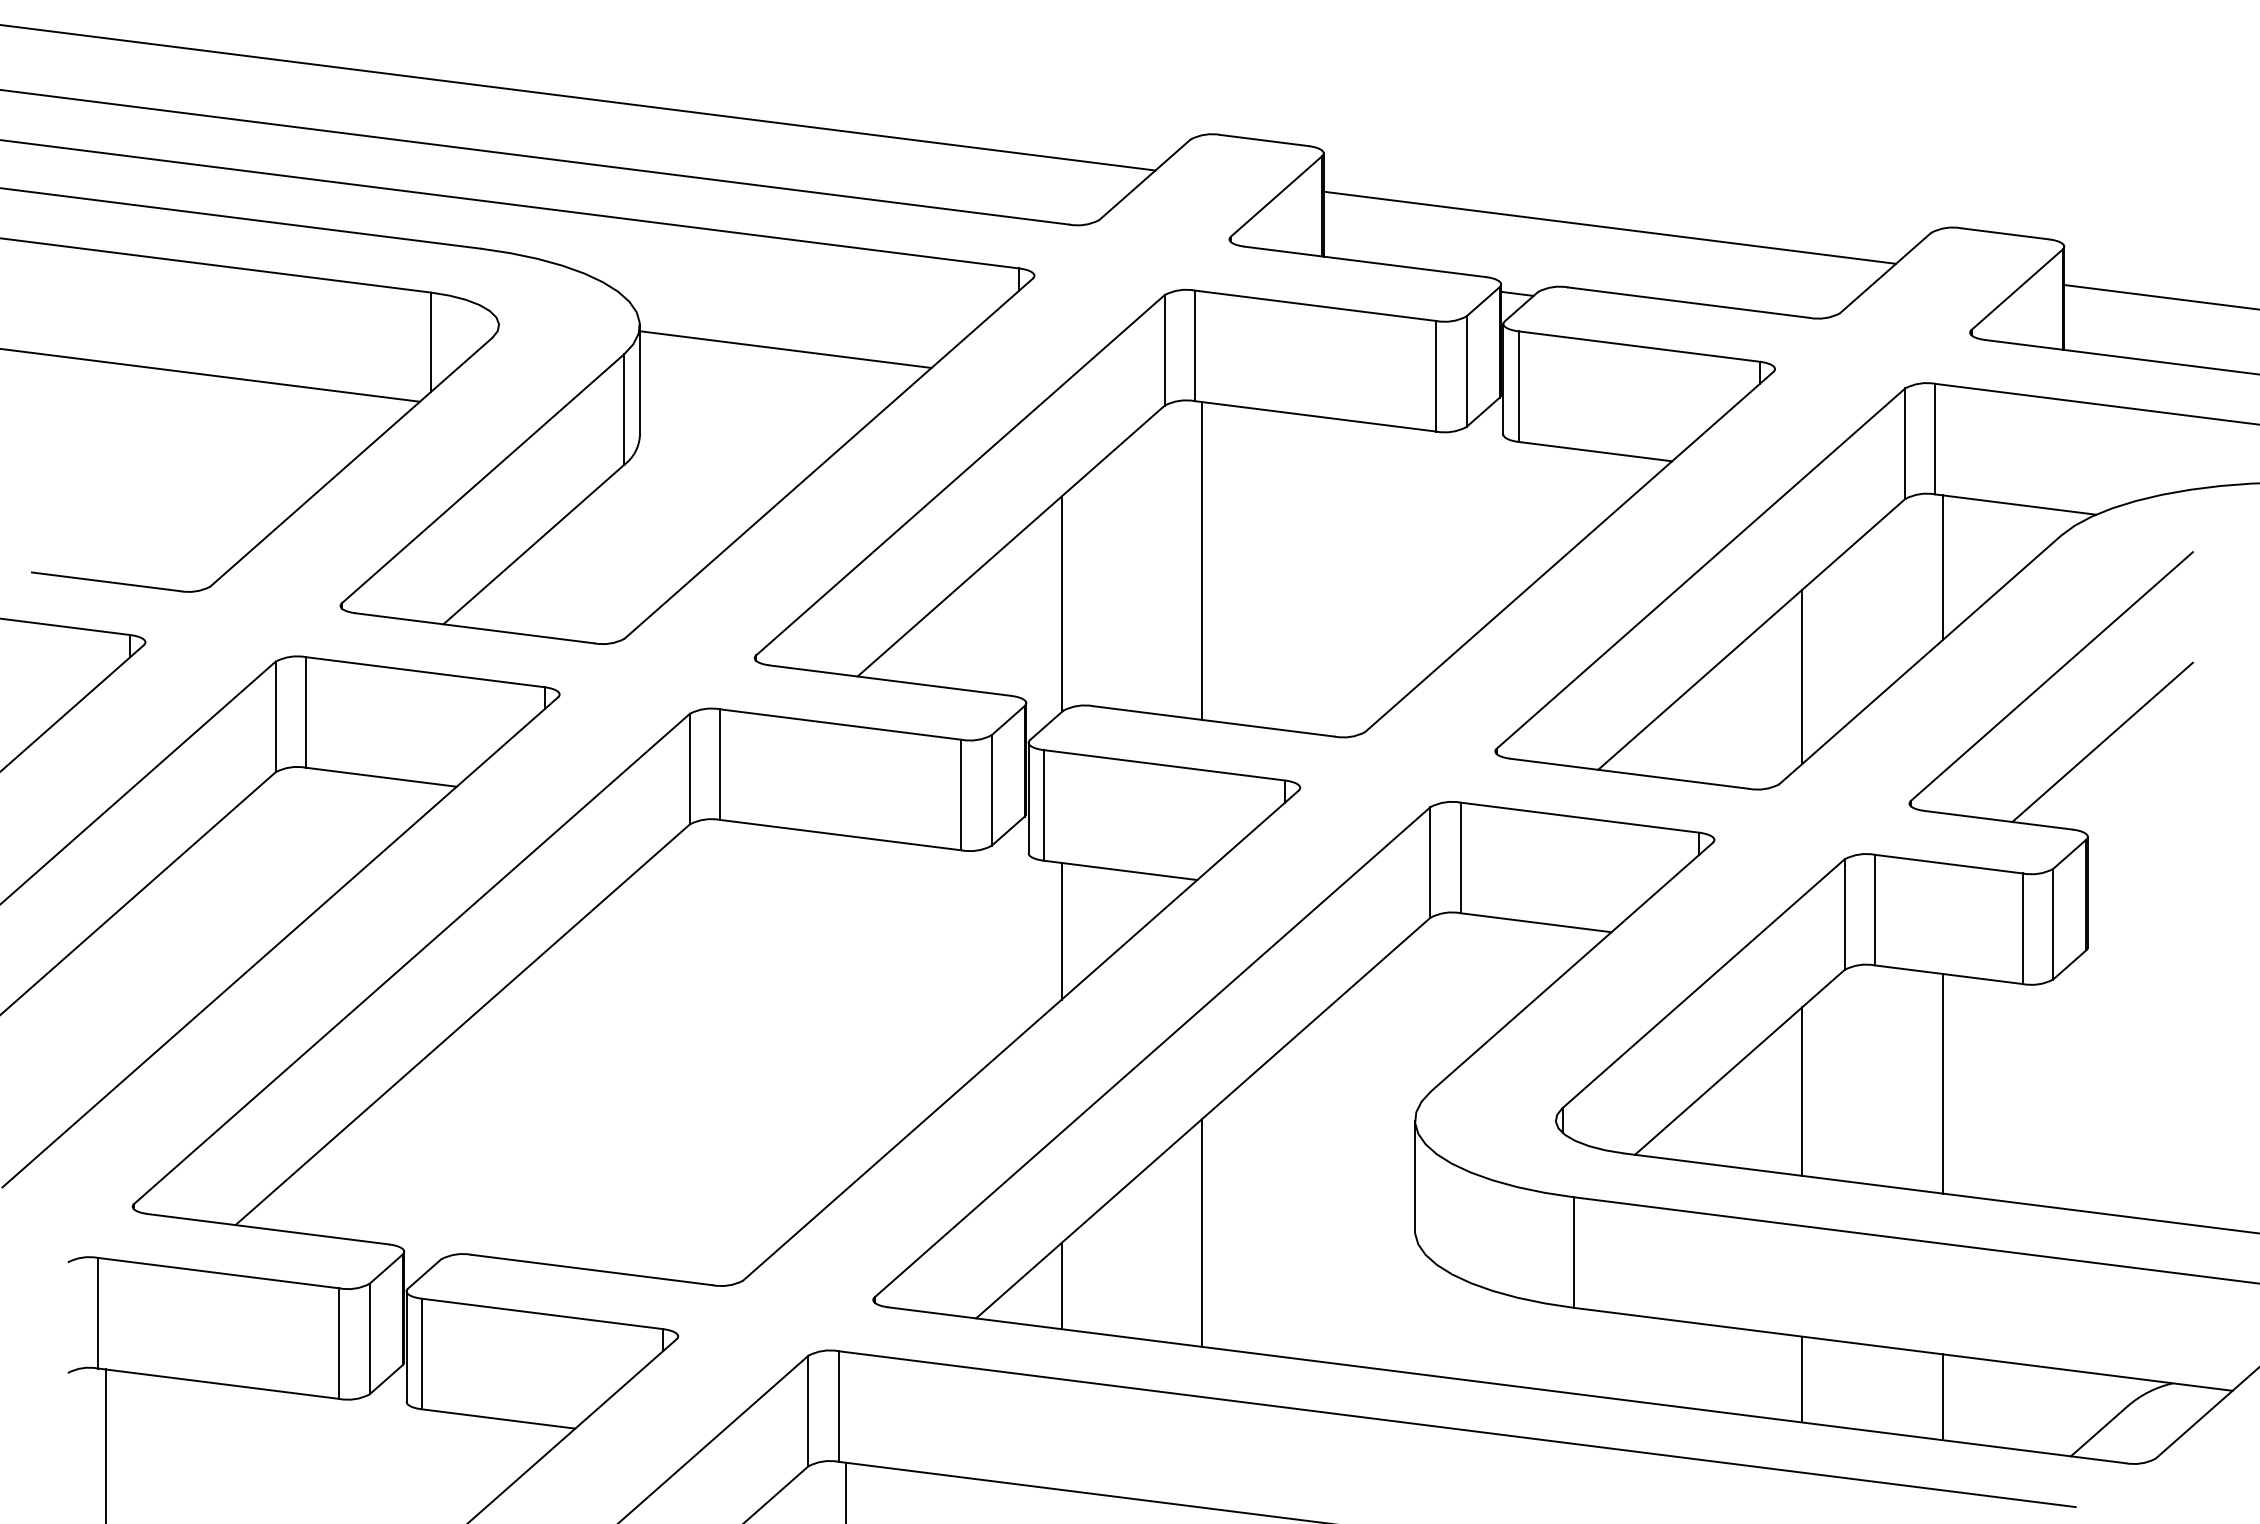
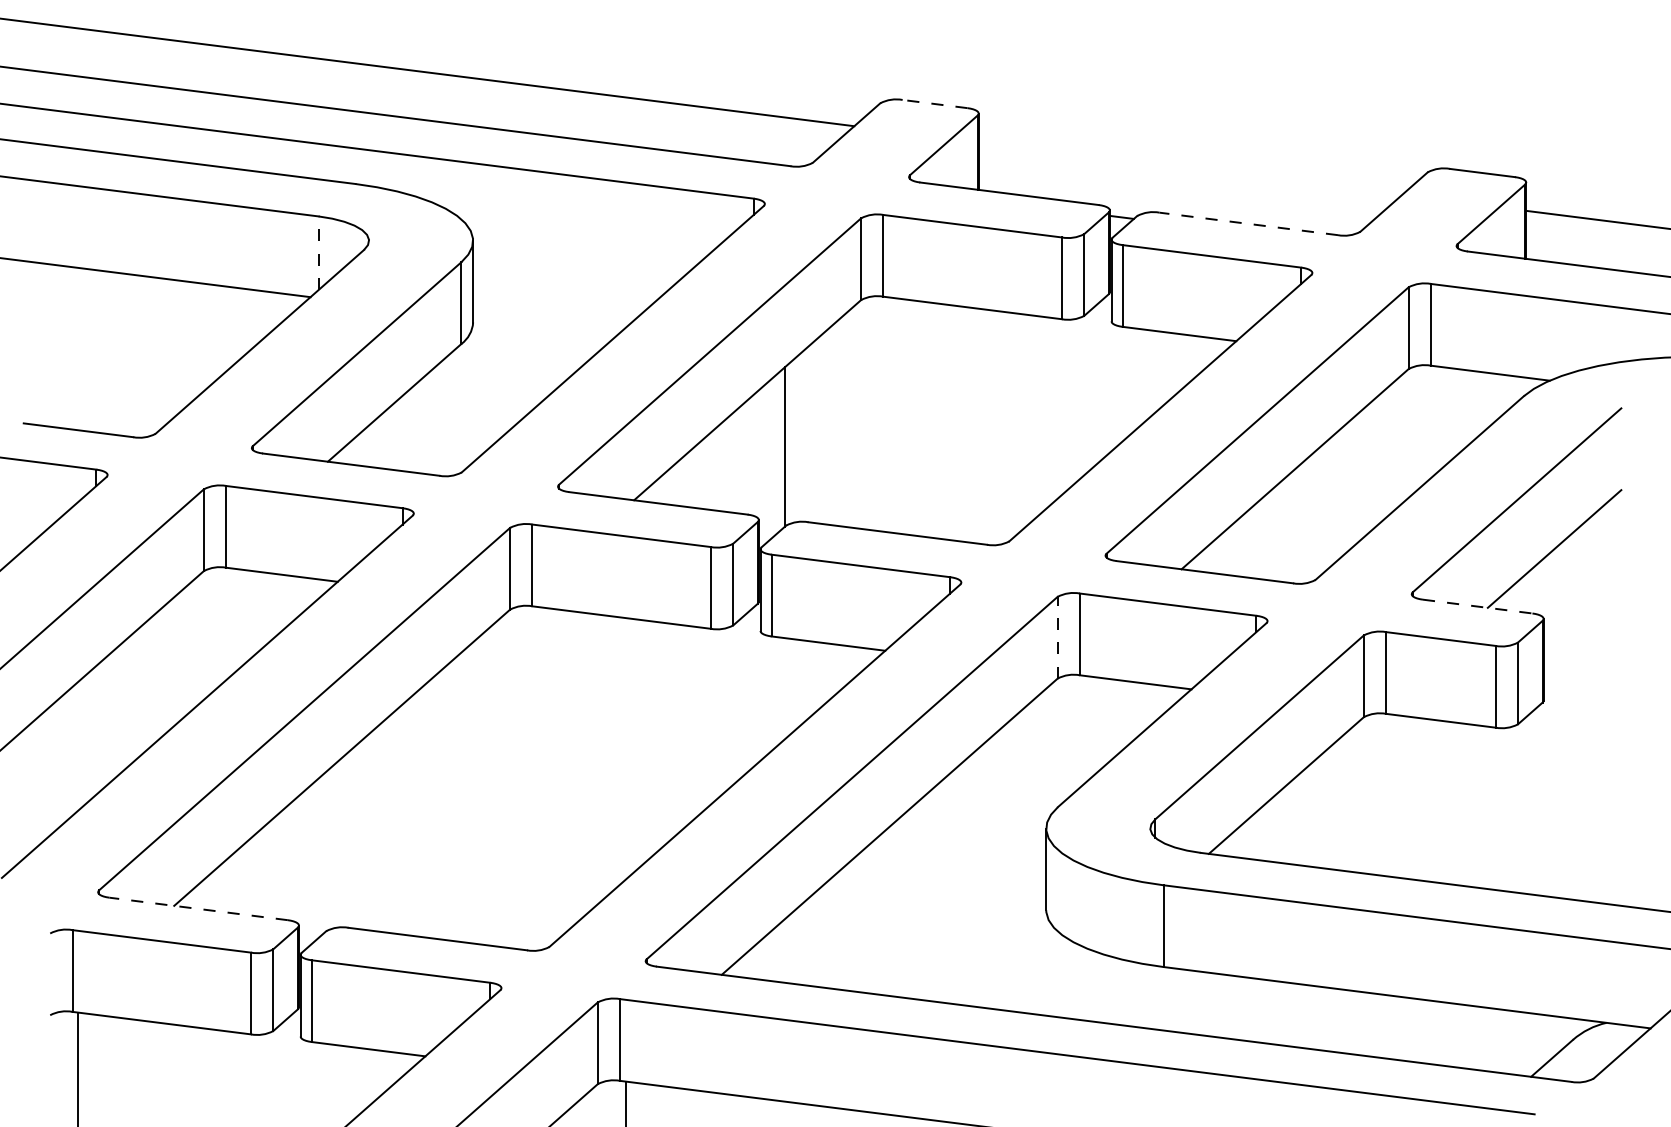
line: (1264, 140) -> (934, 104), solid -> dashed
line: (1609, 227) -> (1189, 168), removed
line: (1689, 302) -> (1249, 223), solid -> dashed
line: (430, 342) -> (318, 253), solid -> dashed
line: (785, 349) -> (580, 258), removed
line: (1202, 560) -> (889, 414), removed
line: (1942, 567) -> (1436, 419), removed
line: (1802, 676) -> (1332, 500), removed
line: (1998, 820) -> (1477, 606), solid -> dashed
line: (1430, 861) -> (1057, 637), solid -> dashed
line: (1061, 930) -> (784, 688), removed
line: (1942, 1083) -> (1436, 801), removed
line: (1802, 1091) -> (1332, 807), removed
line: (268, 1229) -> (198, 909), solid -> dashed
line: (1202, 1232) -> (889, 911), removed
line: (1061, 1286) -> (784, 951), removed
line: (1802, 1379) -> (1332, 1020), removed
line: (1942, 1397) -> (1436, 1033), removed

